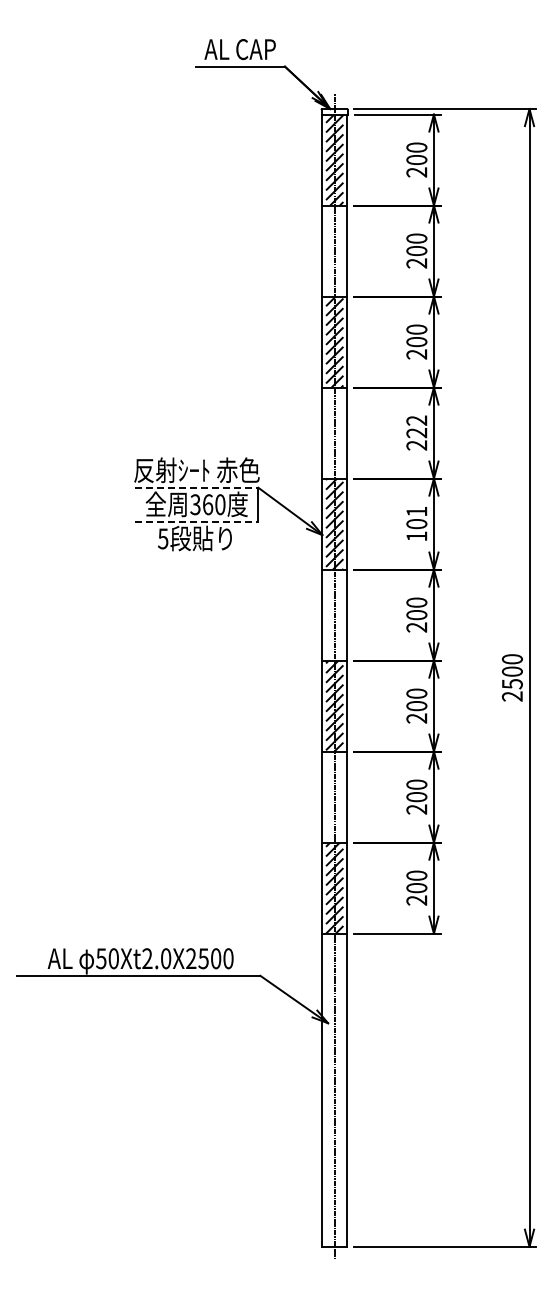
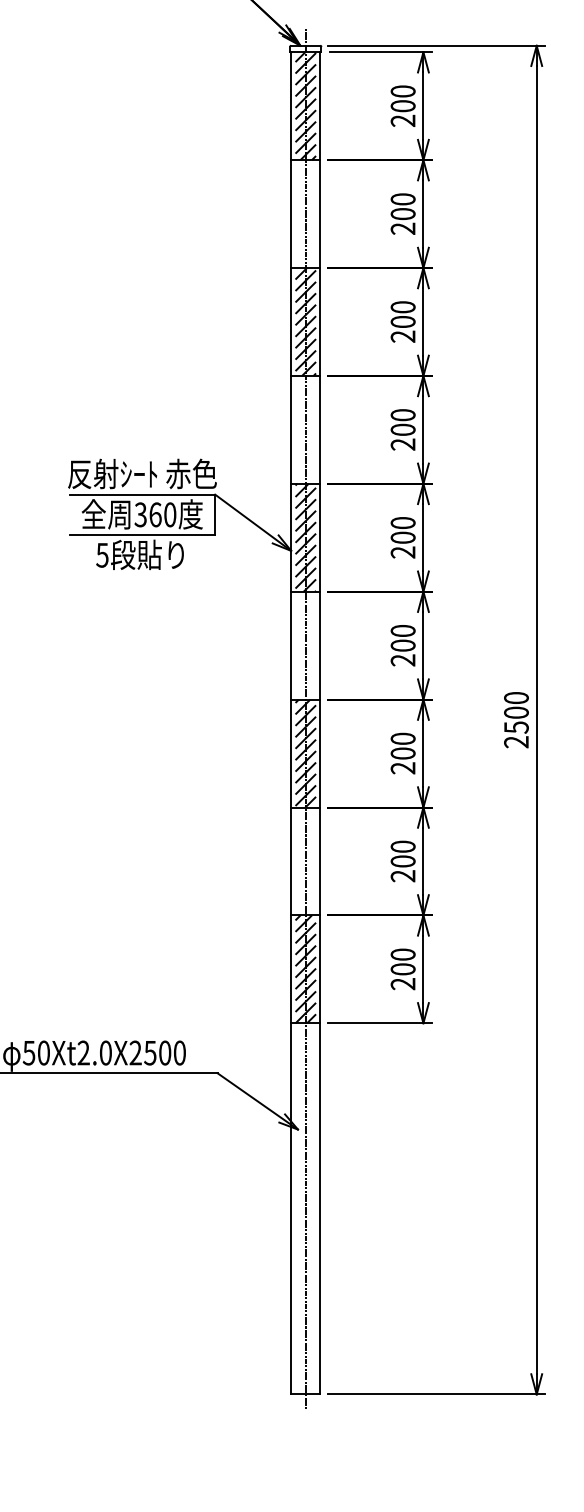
text: (416, 426) -> (402, 422), 222 -> 200
line: (197, 487) -> (143, 494), dashed -> solid
line: (197, 521) -> (143, 534), dashed -> solid
text: (416, 523) -> (402, 537), 101 -> 200

